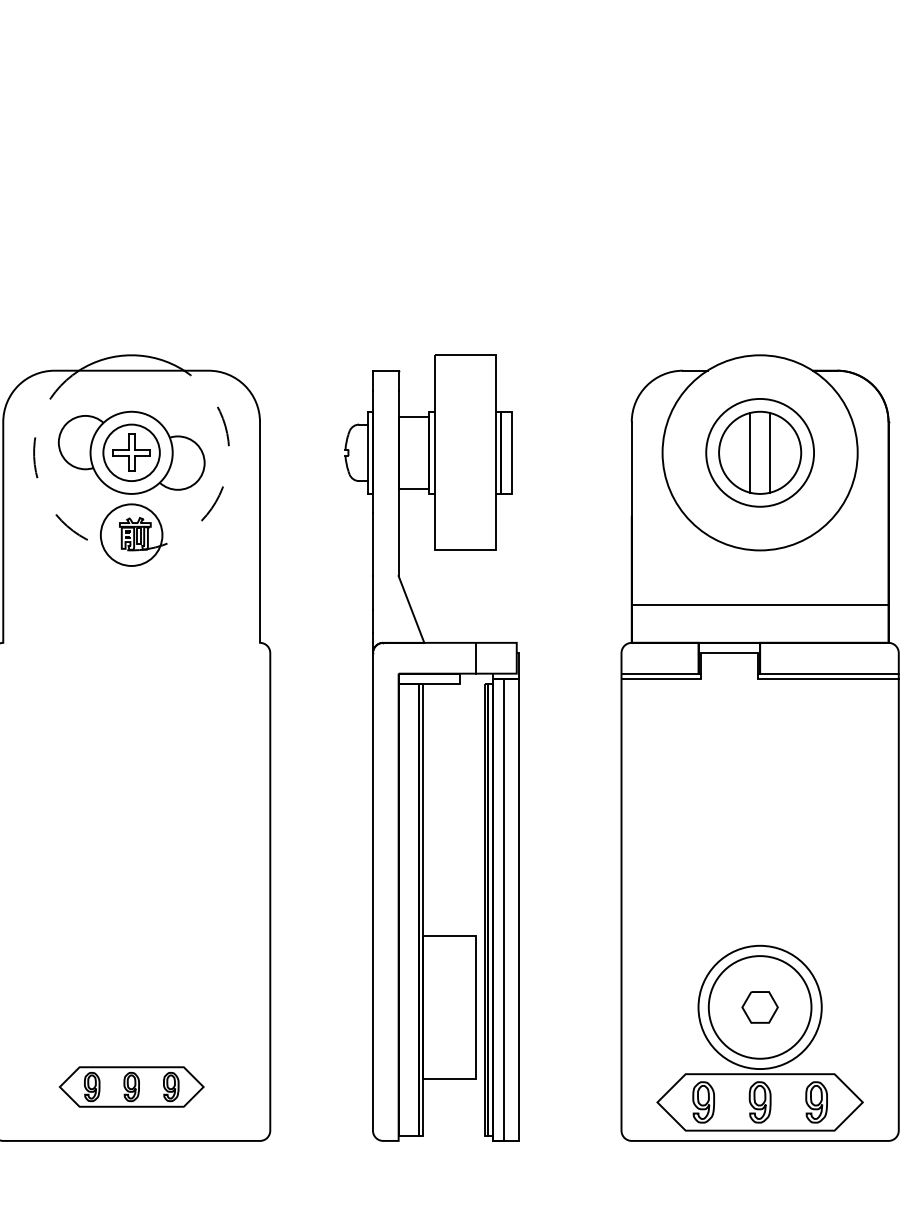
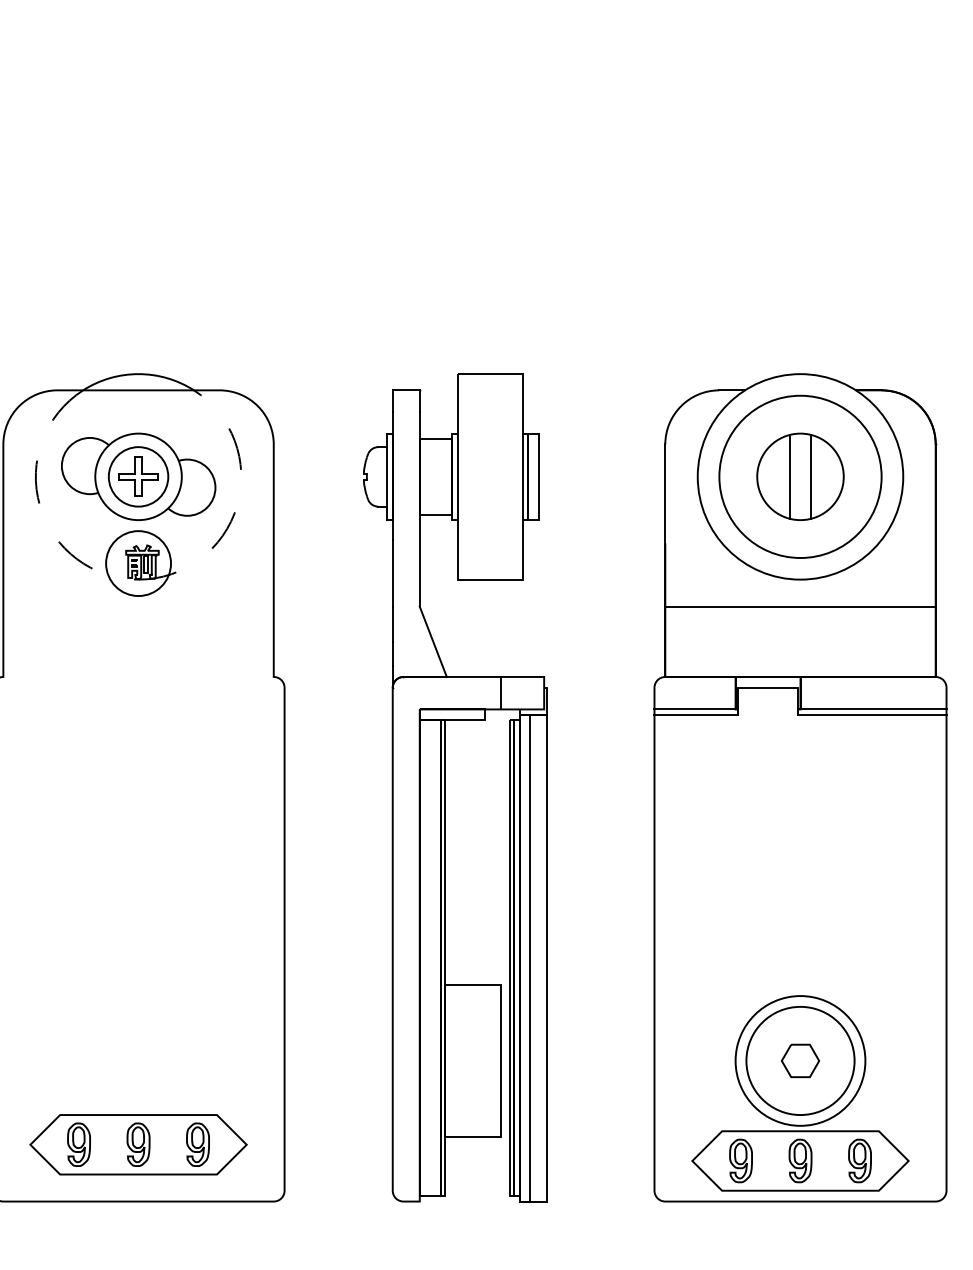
circle: (760, 452) -> (800, 476), size x1.43
line: (759, 605) -> (799, 607), moved
part: (131, 1086) -> (138, 1144), size x1.43

